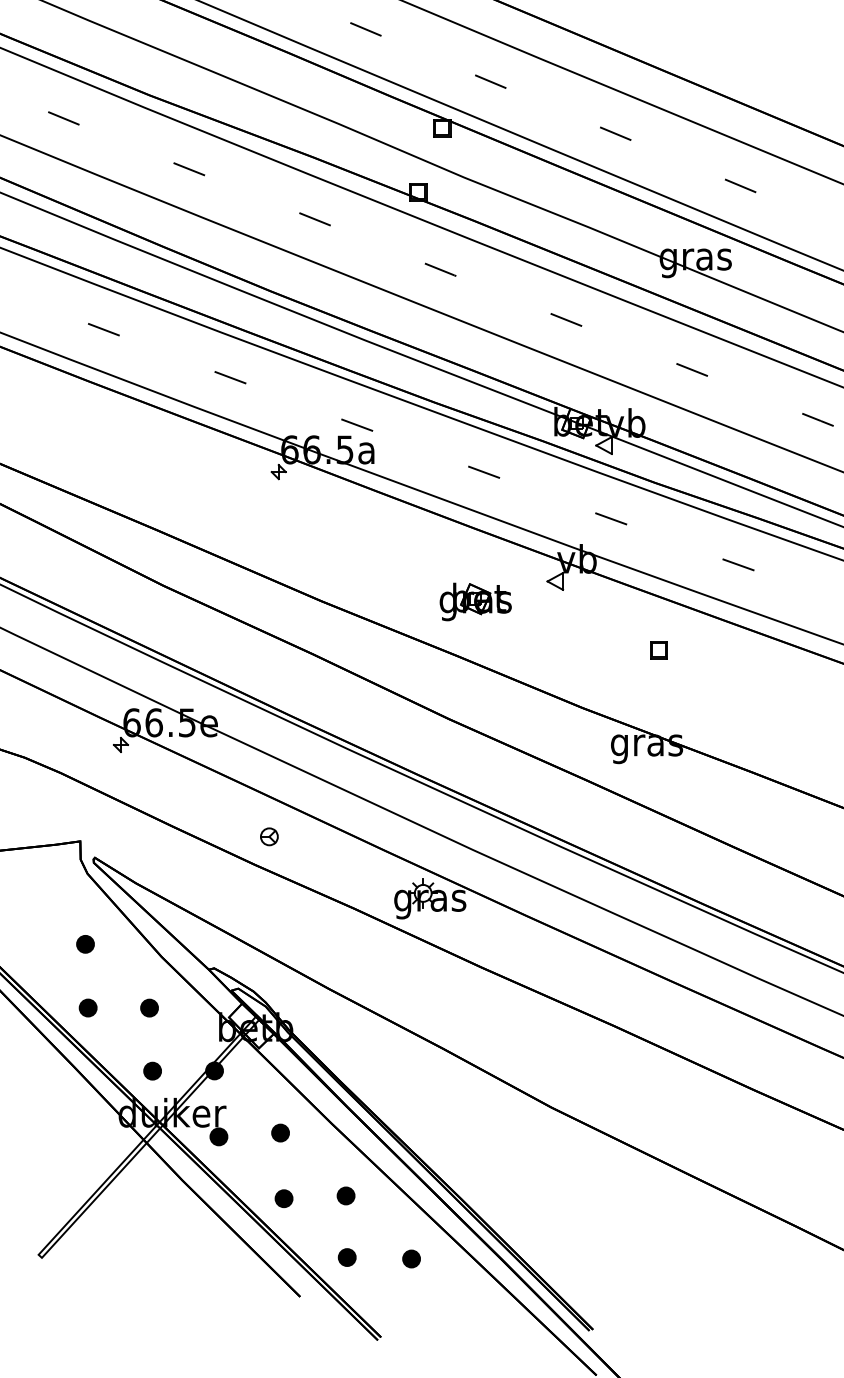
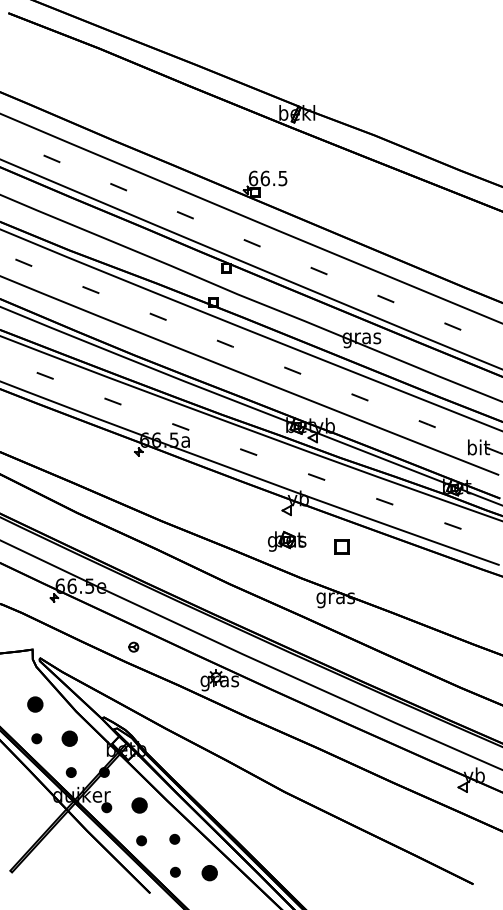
part: (476, 600) -> (287, 540), moved
part: (659, 650) -> (342, 547), size x1.6
part: (85, 943) -> (35, 704), size x1.6
part: (149, 1007) -> (69, 738), size x1.6
part: (280, 1132) -> (139, 805), size x1.6
part: (410, 1257) -> (209, 872), size x1.6

